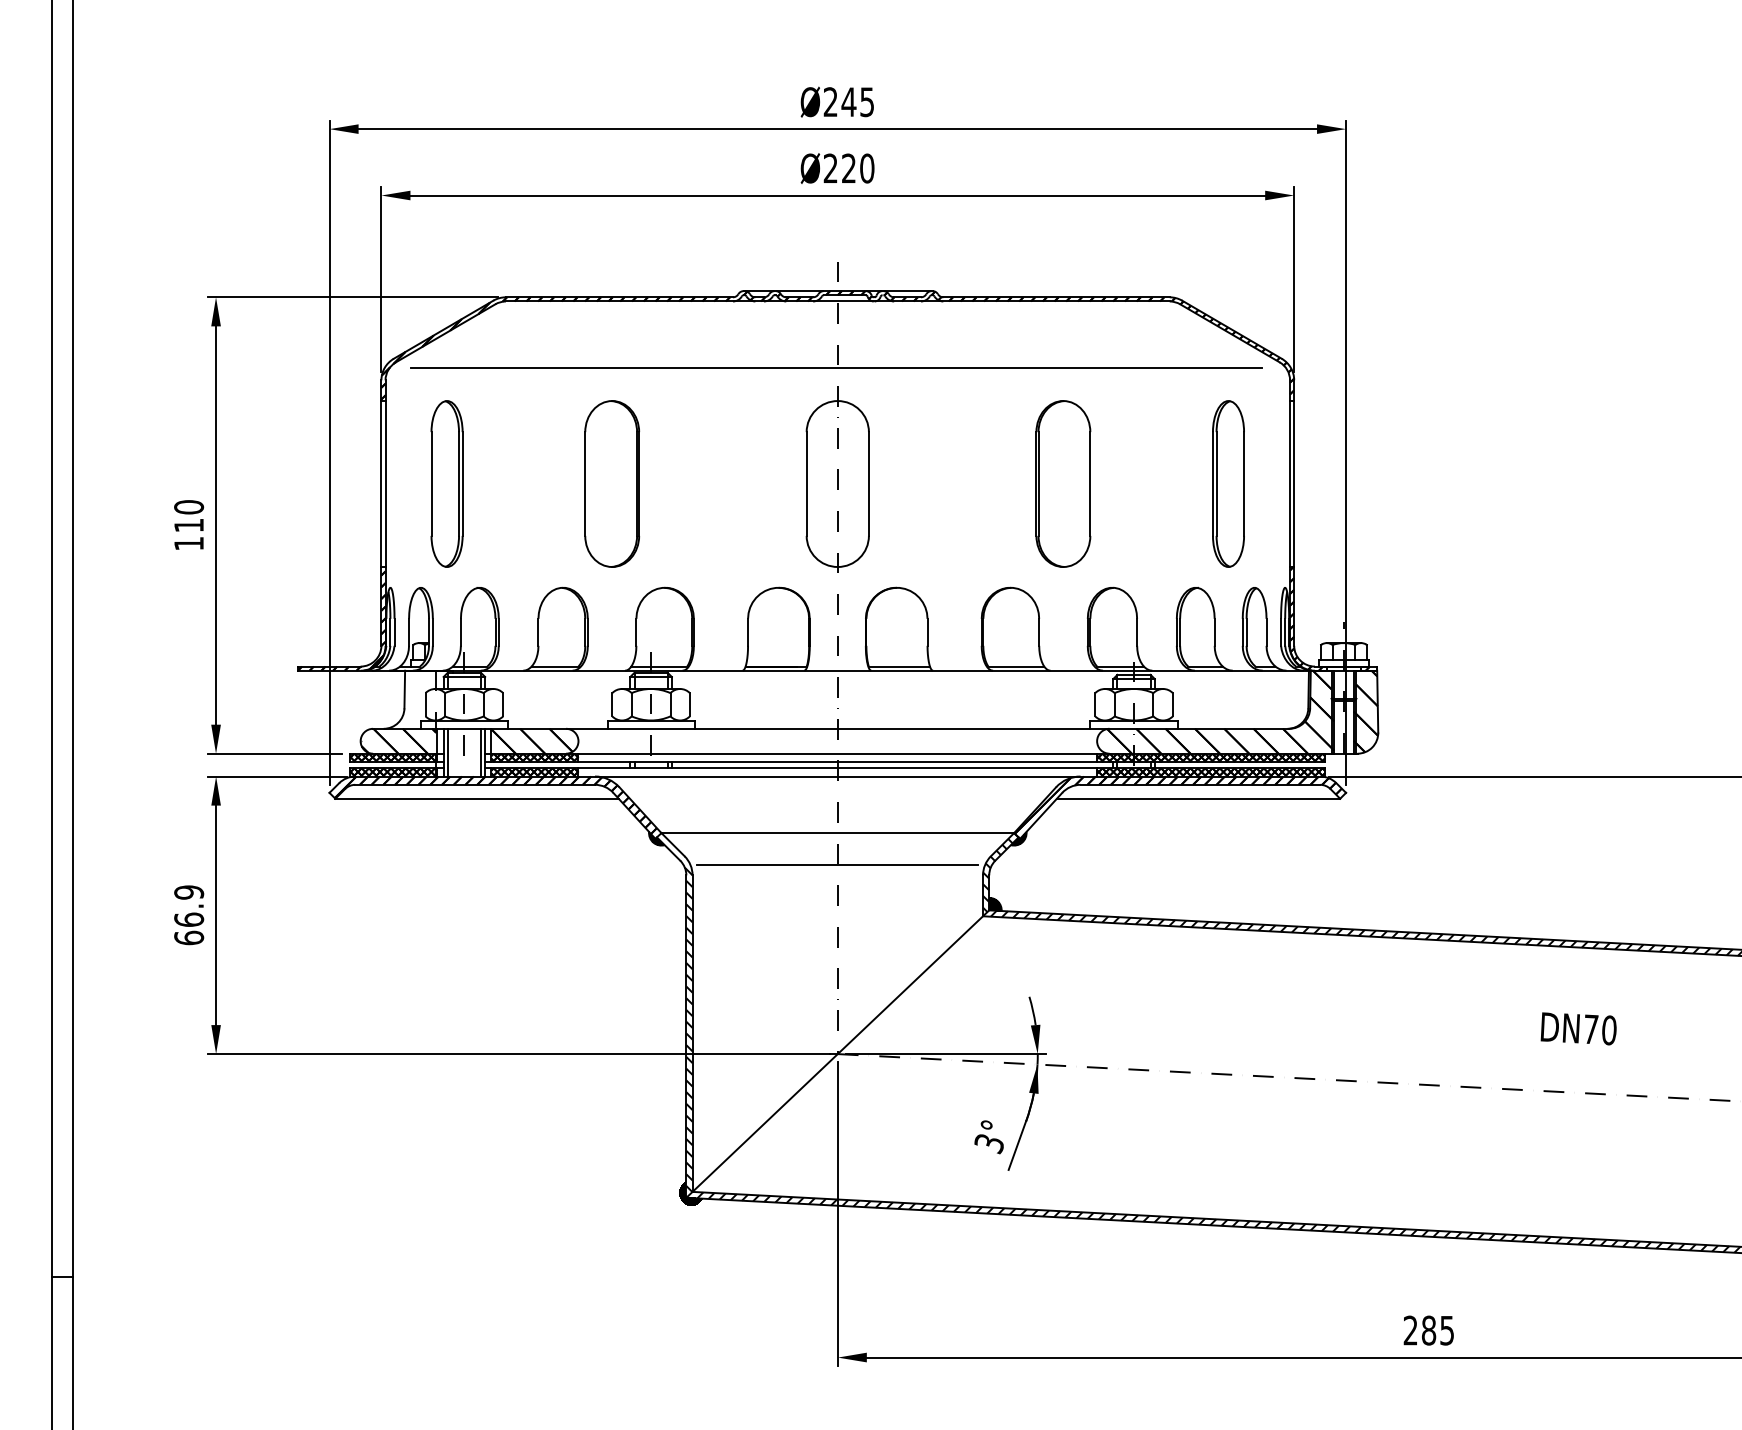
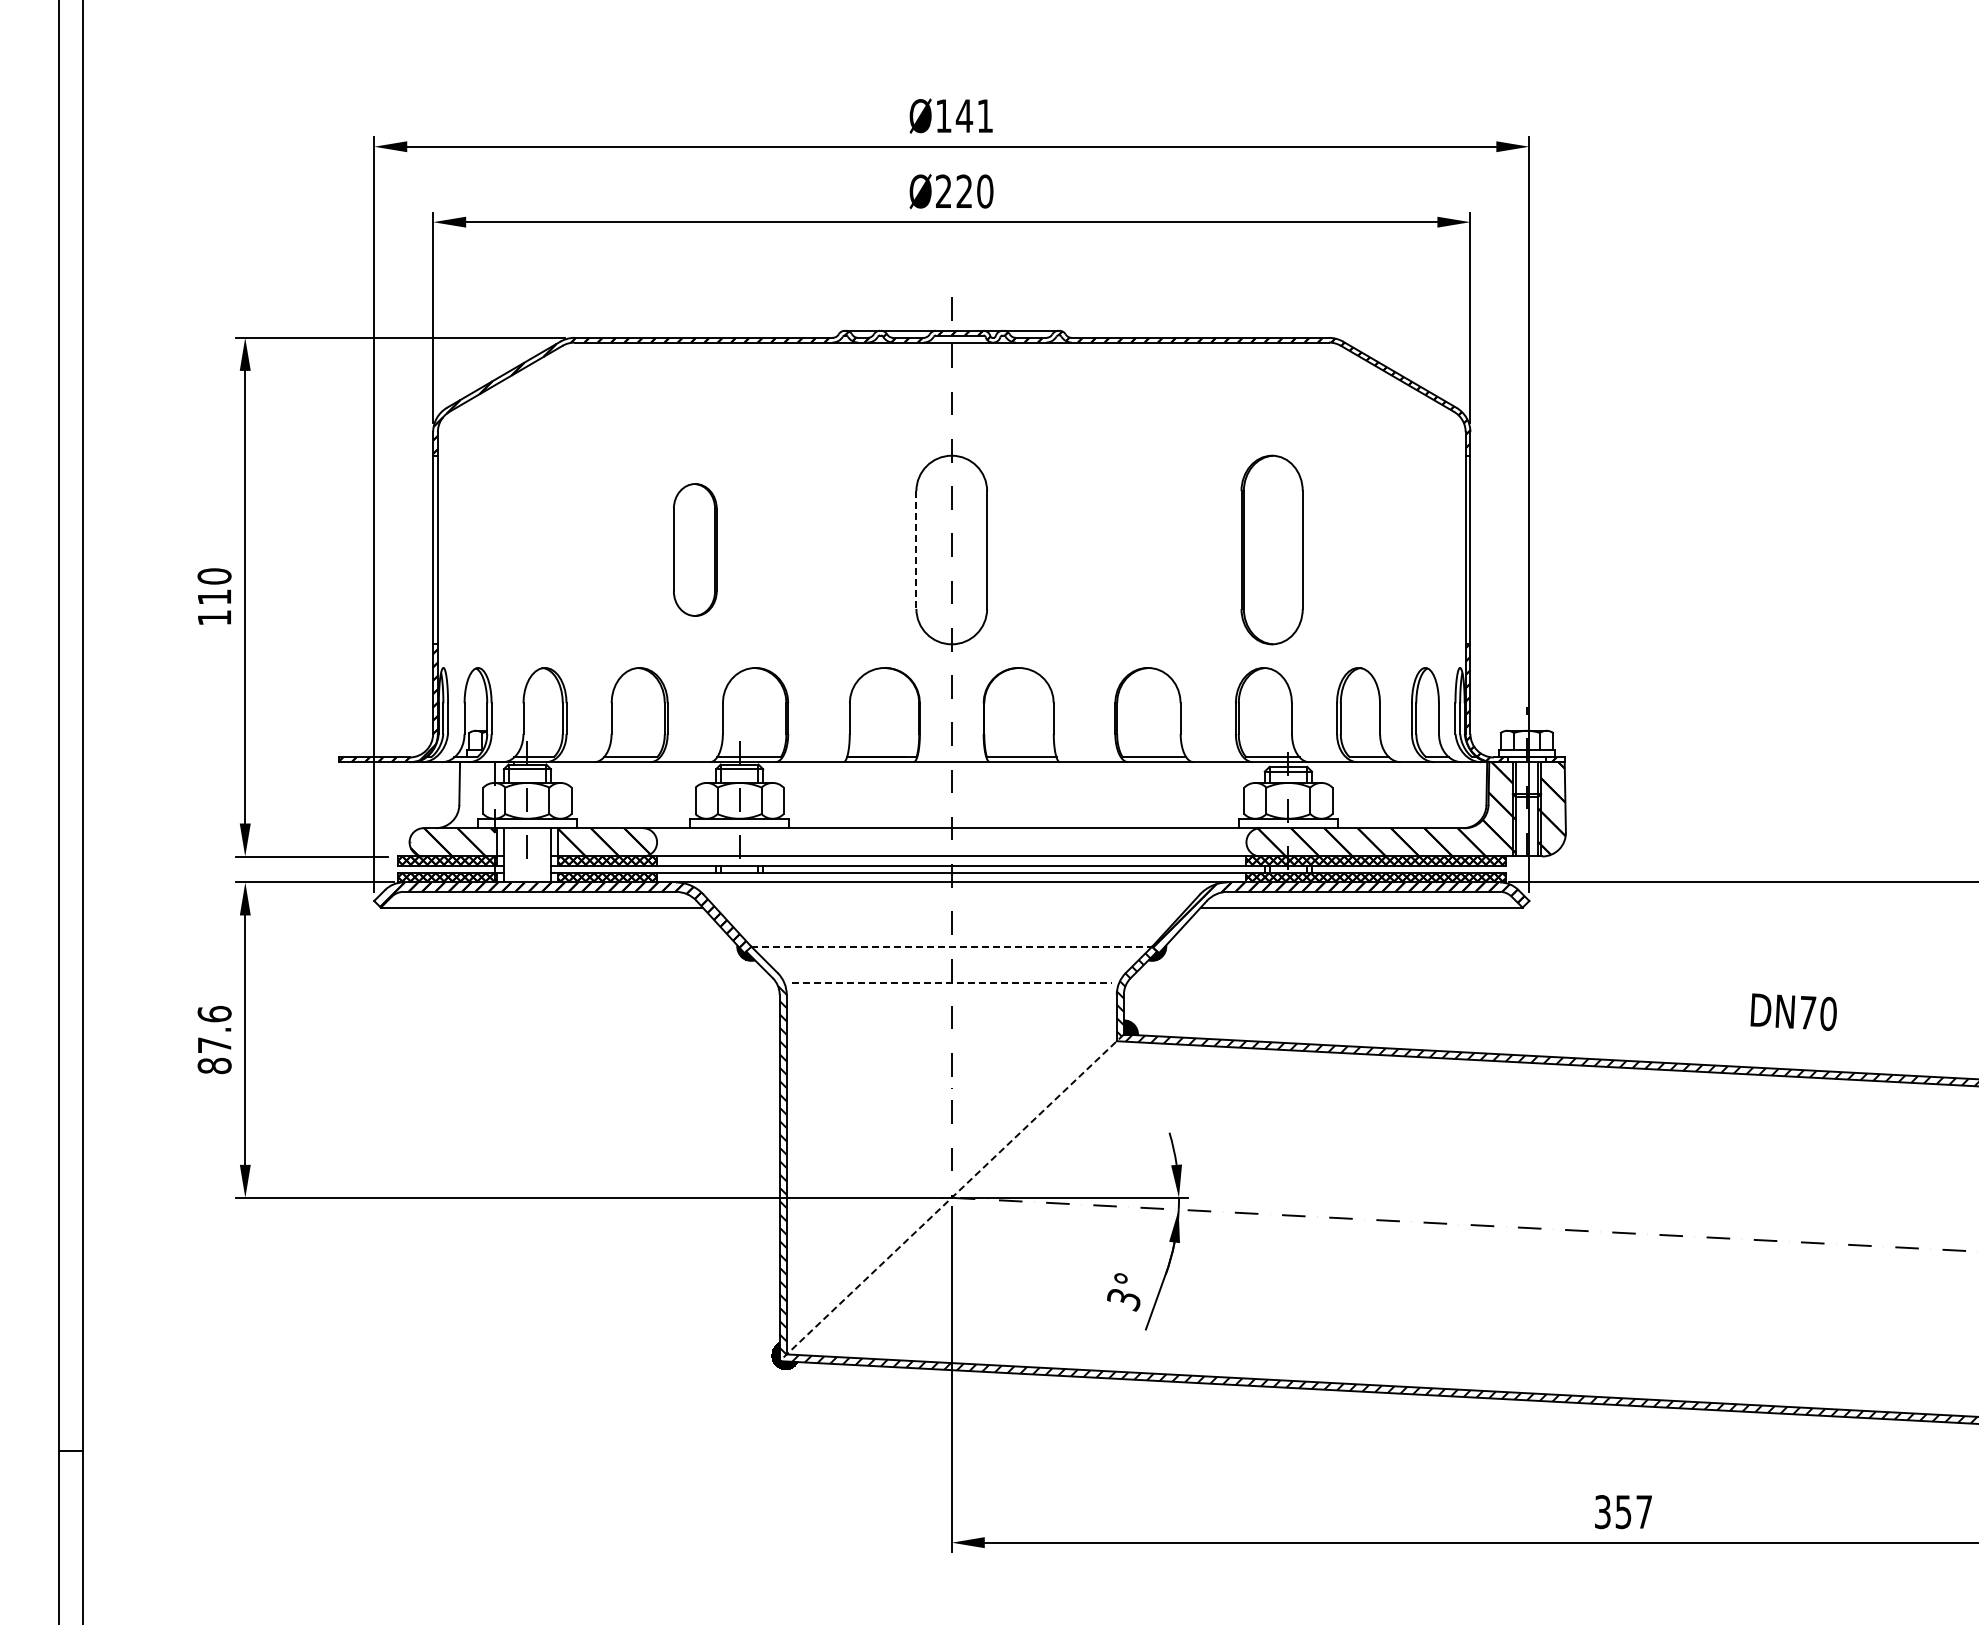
text: (849, 102) -> (964, 116), Ø245 -> Ø141
line: (836, 368) -> (950, 418), removed
part: (446, 483) -> (507, 549), removed
part: (611, 483) -> (694, 549), size x0.7
part: (1062, 483) -> (1271, 549), moved
part: (1228, 483) -> (1395, 549), removed
line: (806, 484) -> (916, 550), solid -> dashed
line: (447, 752) -> (508, 855), removed
line: (481, 752) -> (546, 855), removed
line: (838, 832) -> (952, 946), solid -> dashed
line: (837, 865) -> (951, 983), solid -> dashed
text: (189, 915) -> (214, 1040), 66.9 -> 87.6
text: (1578, 1028) -> (1793, 1011), moved
line: (837, 1054) -> (951, 1198), solid -> dashed
text: (1428, 1331) -> (1623, 1512), 285 -> 357

